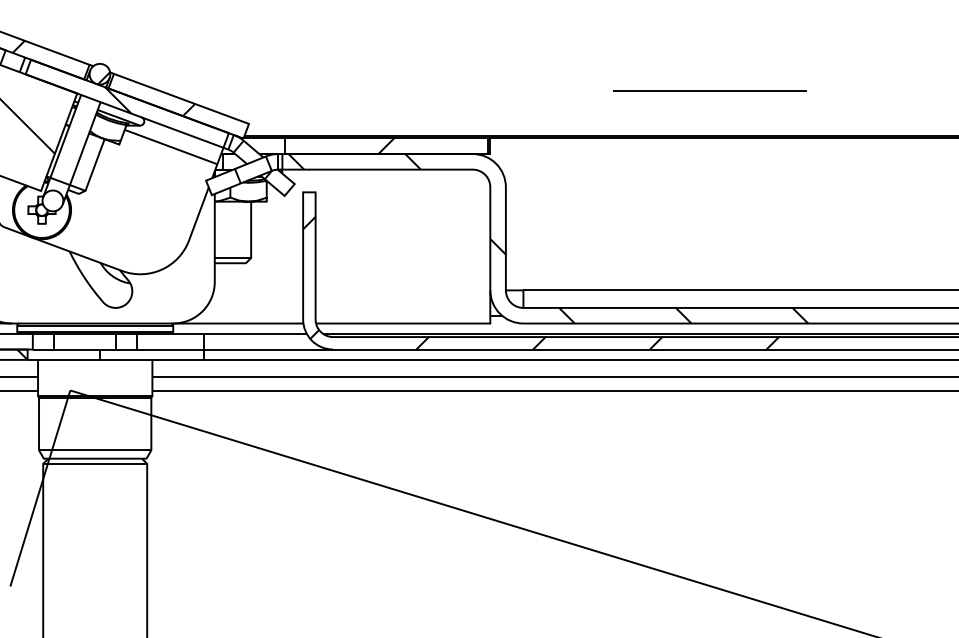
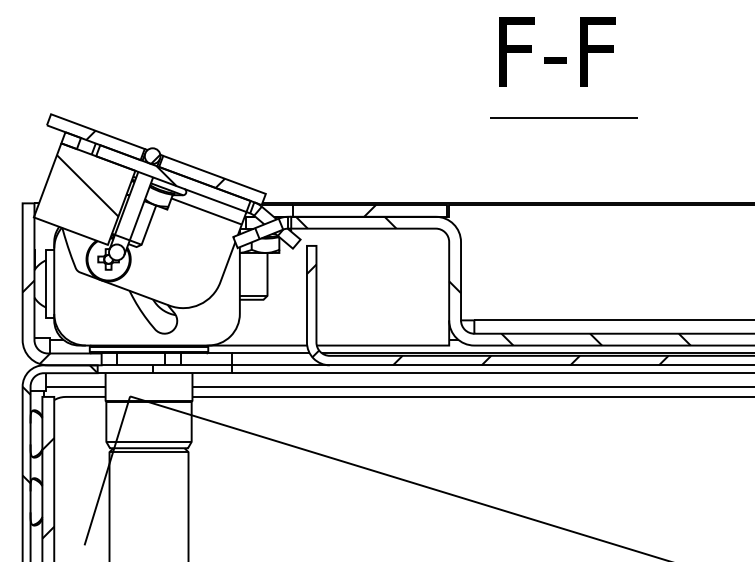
line: (709, 90) -> (563, 117), moved

